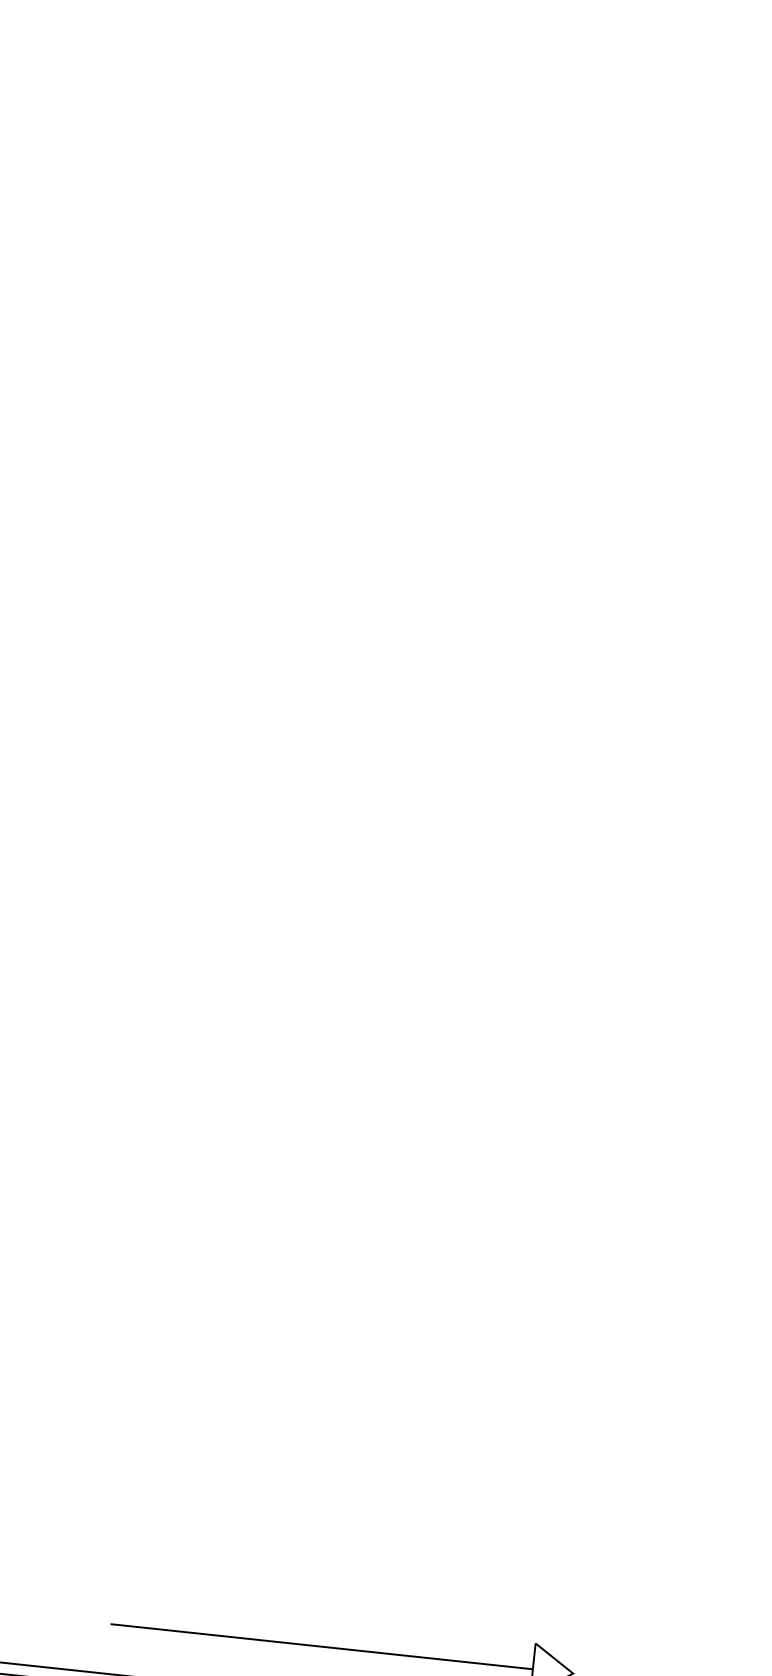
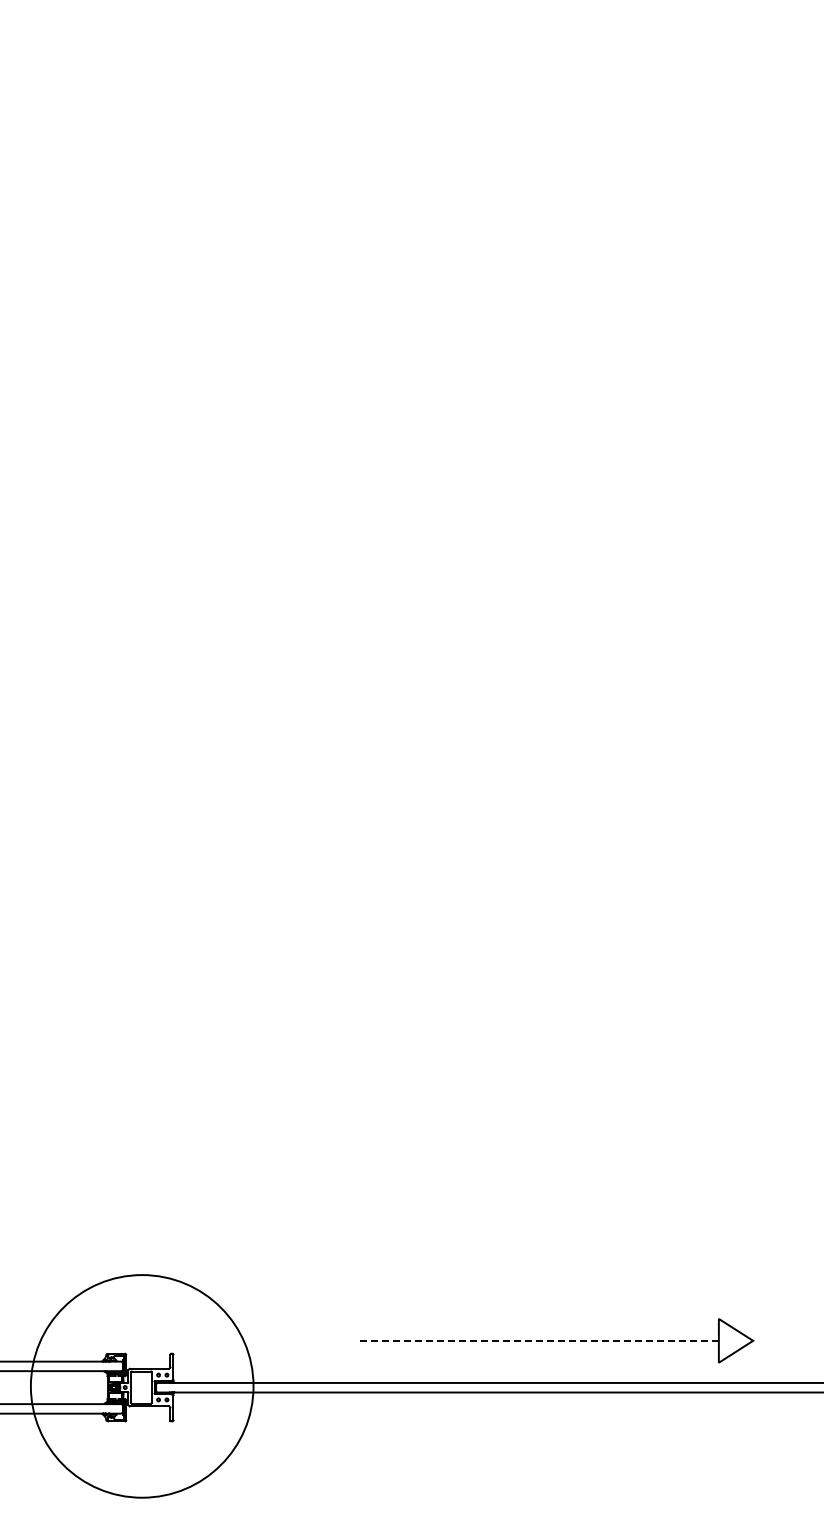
line: (321, 1646) -> (539, 1340), solid -> dashed

